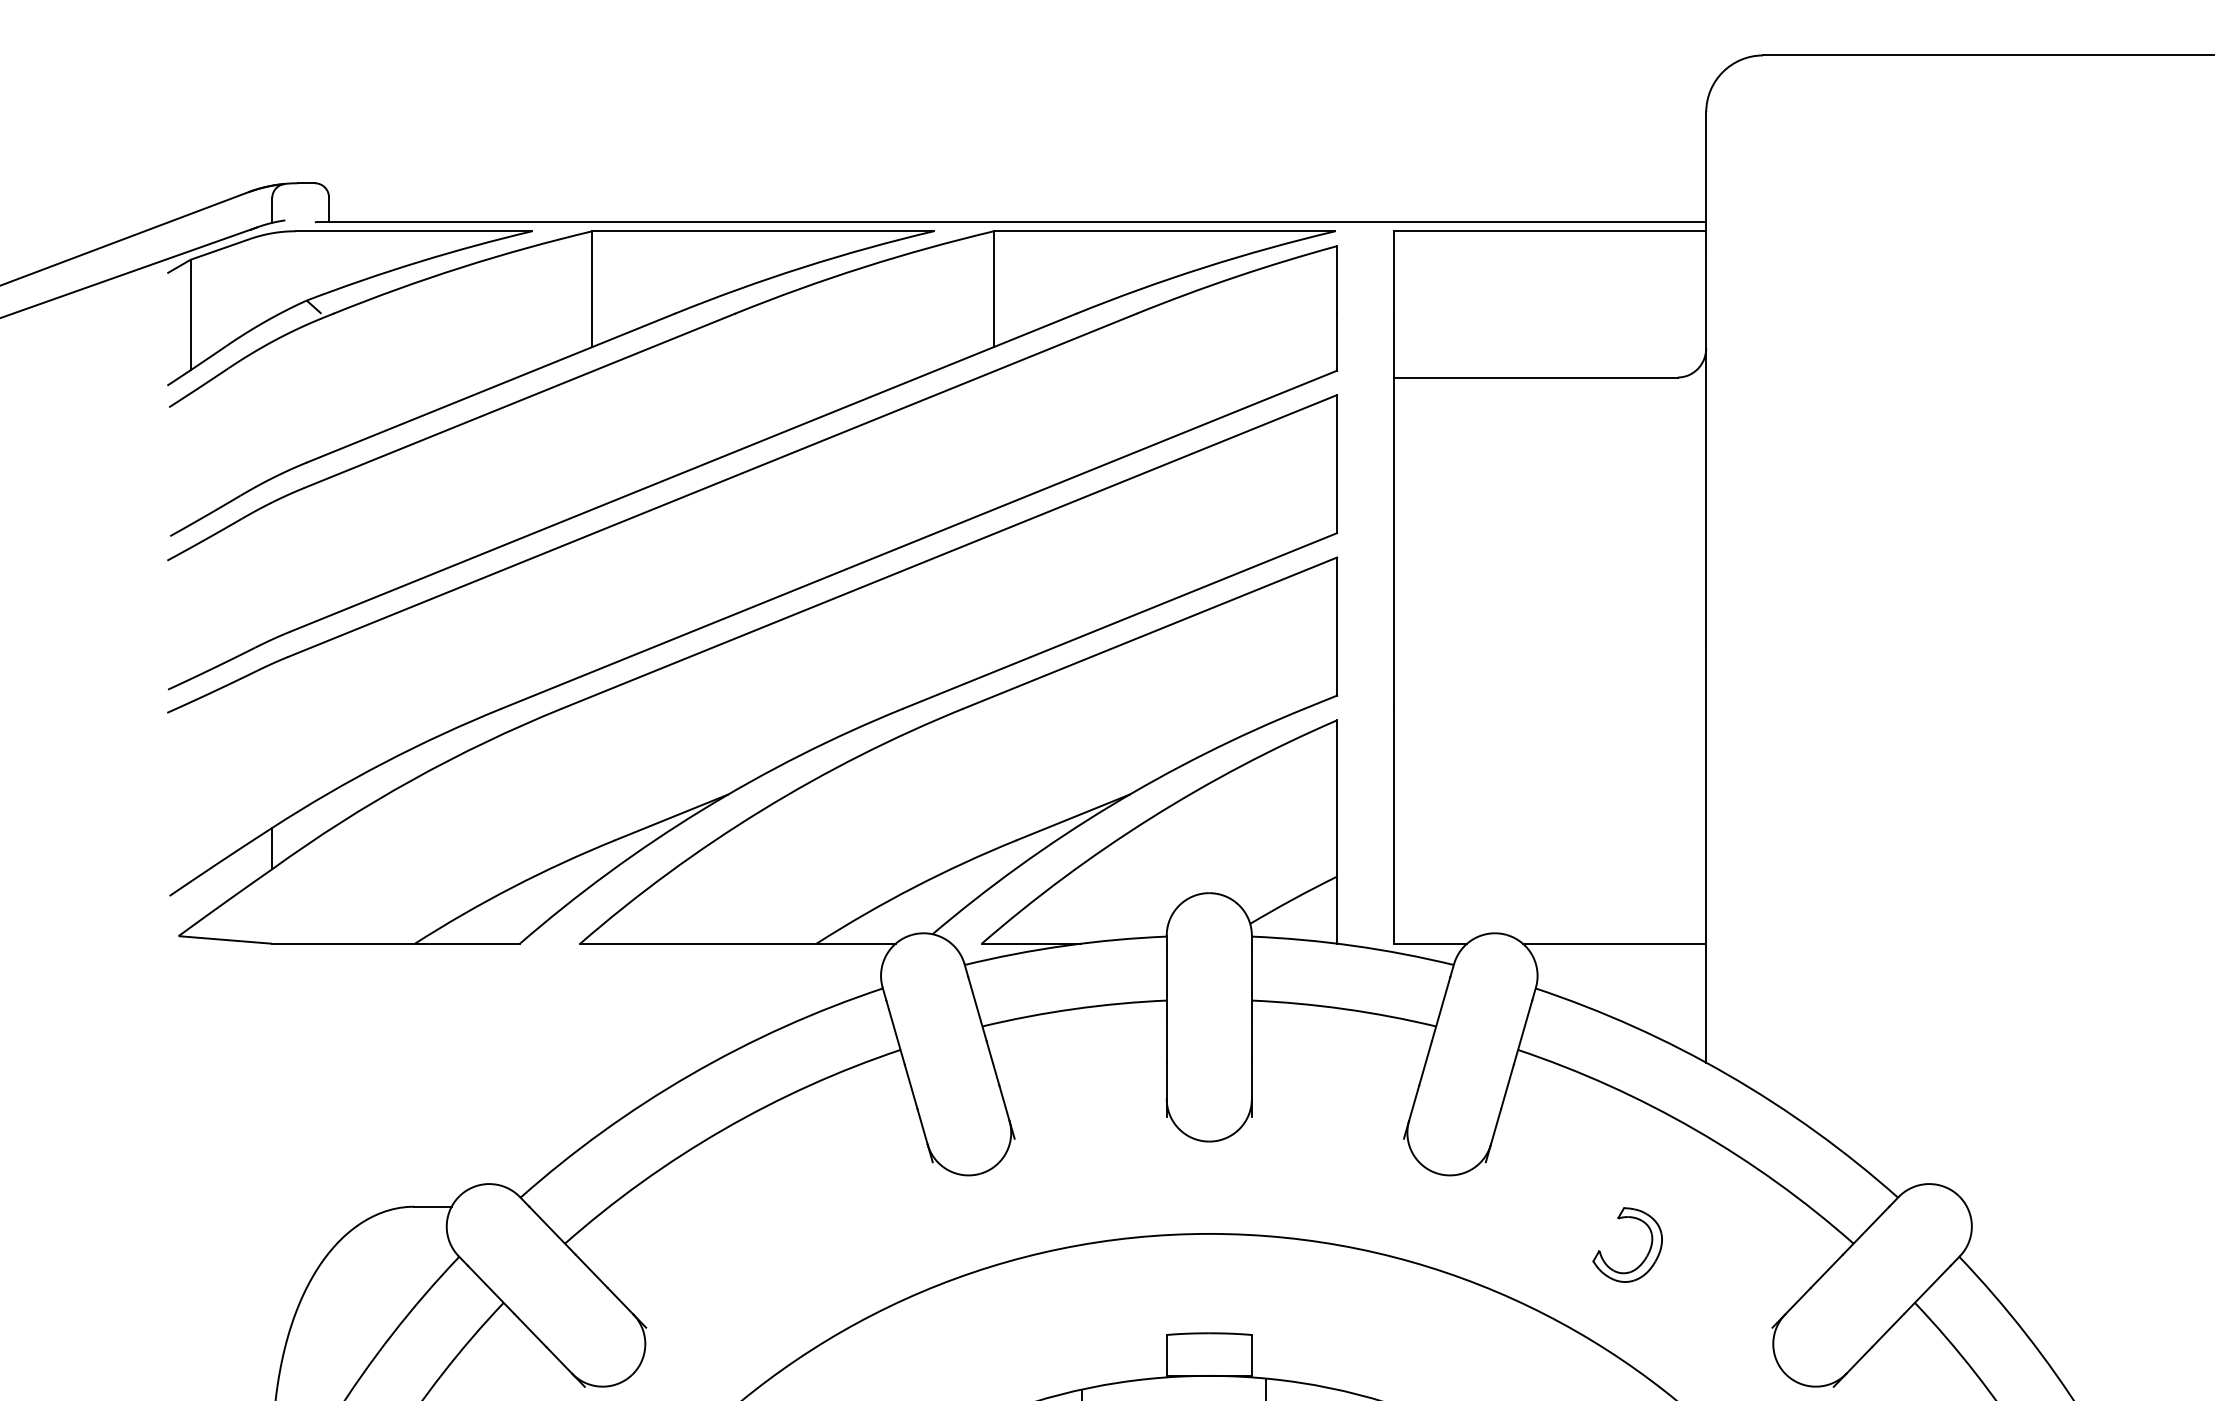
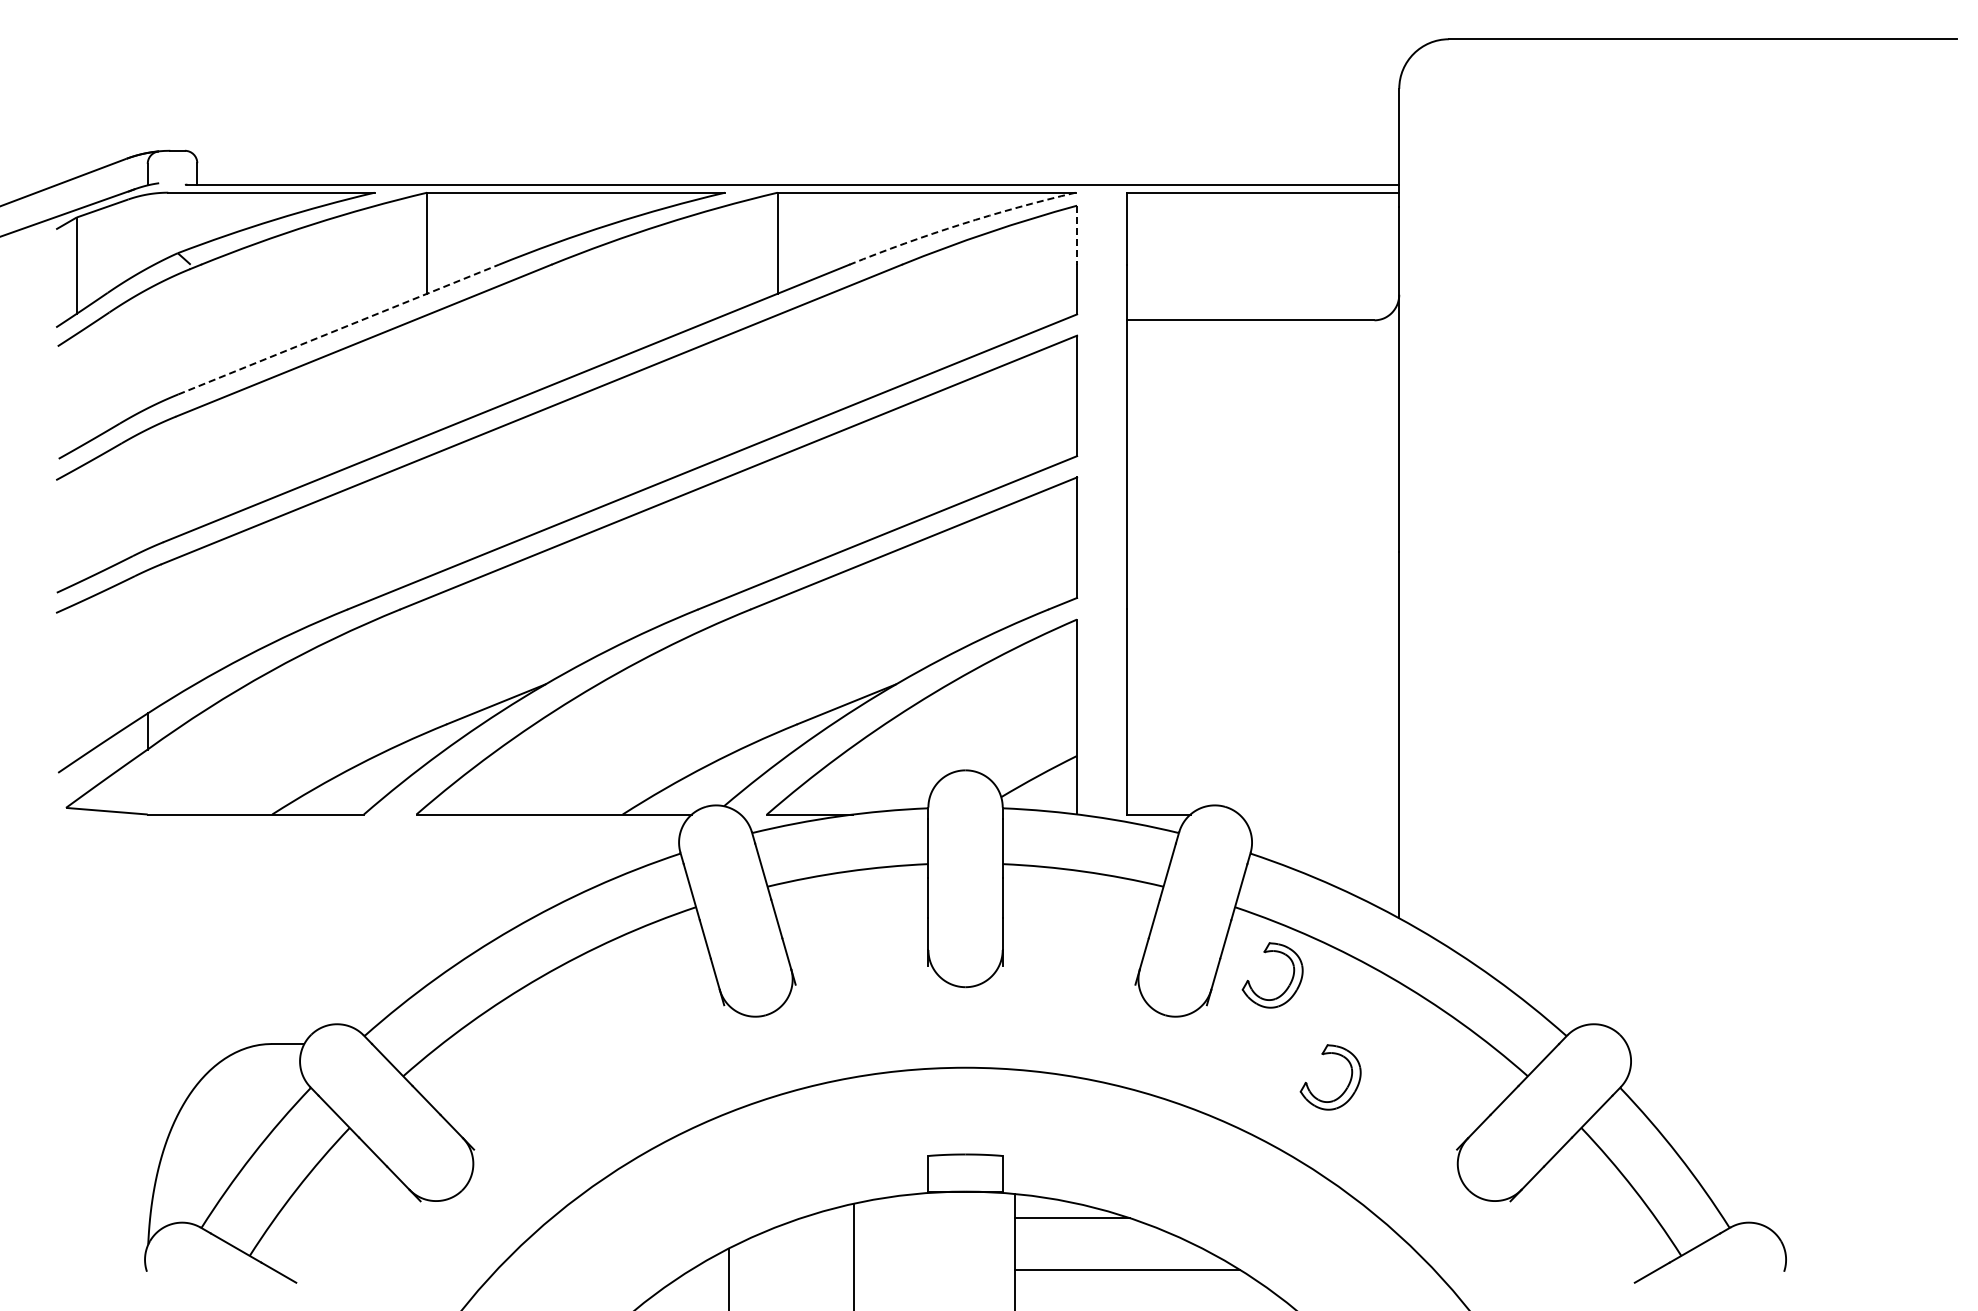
arc: (1204, 267) -> (961, 224), solid -> dashed
line: (1337, 280) -> (1077, 235), solid -> dashed
line: (490, 388) -> (338, 329), solid -> dashed
line: (1614, 943) -> (1319, 814), removed
part: (1578, 1140) -> (1287, 986), added

